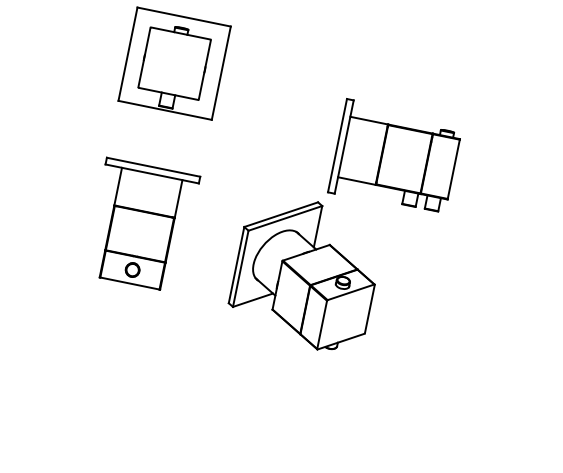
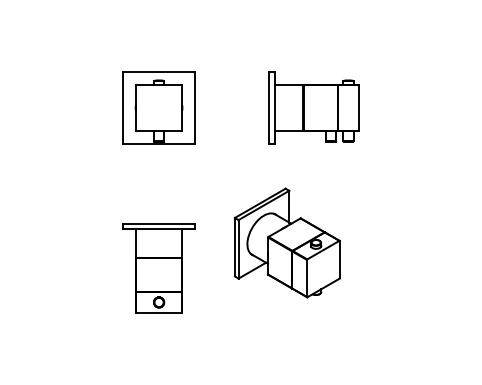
part: (395, 156) -> (313, 107), moved
part: (140, 225) -> (158, 268), moved

